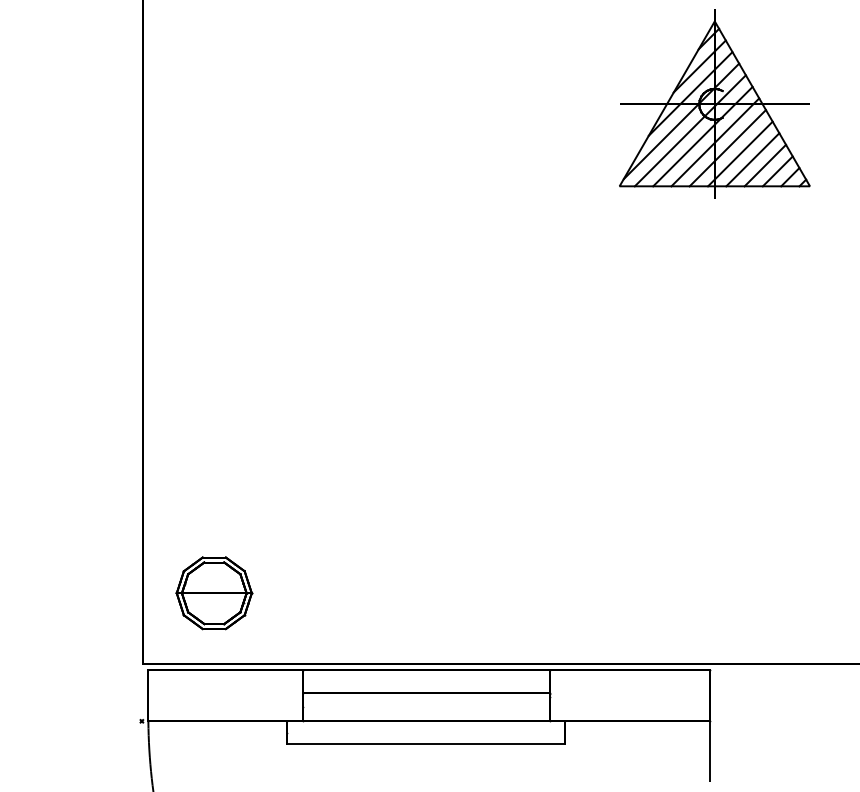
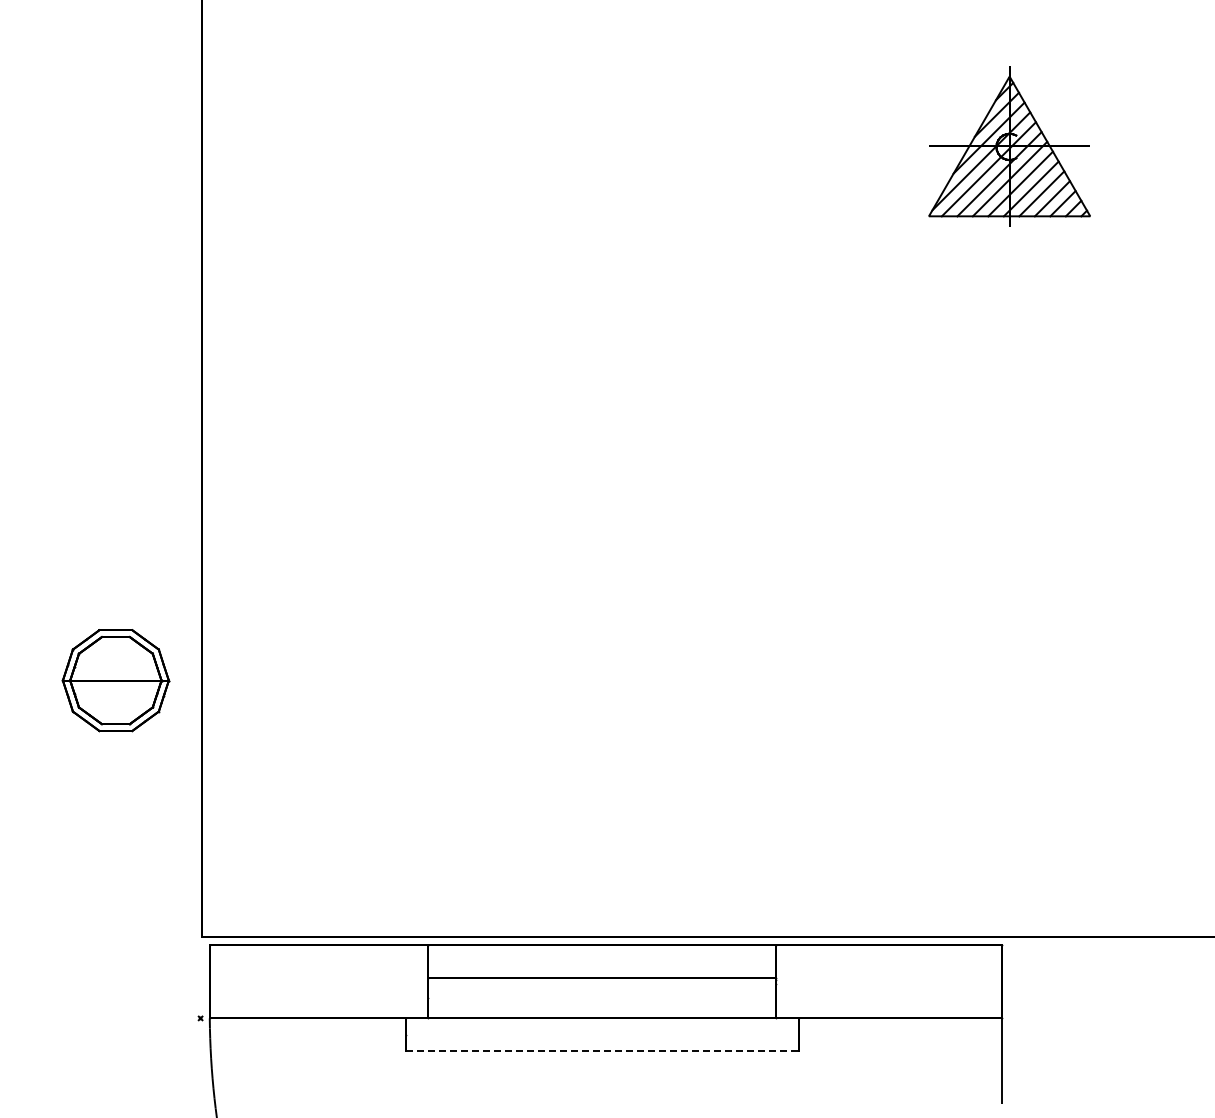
part: (714, 103) -> (1009, 146), size x0.6
part: (214, 593) -> (115, 680), moved
line: (426, 744) -> (602, 1050), solid -> dashed

